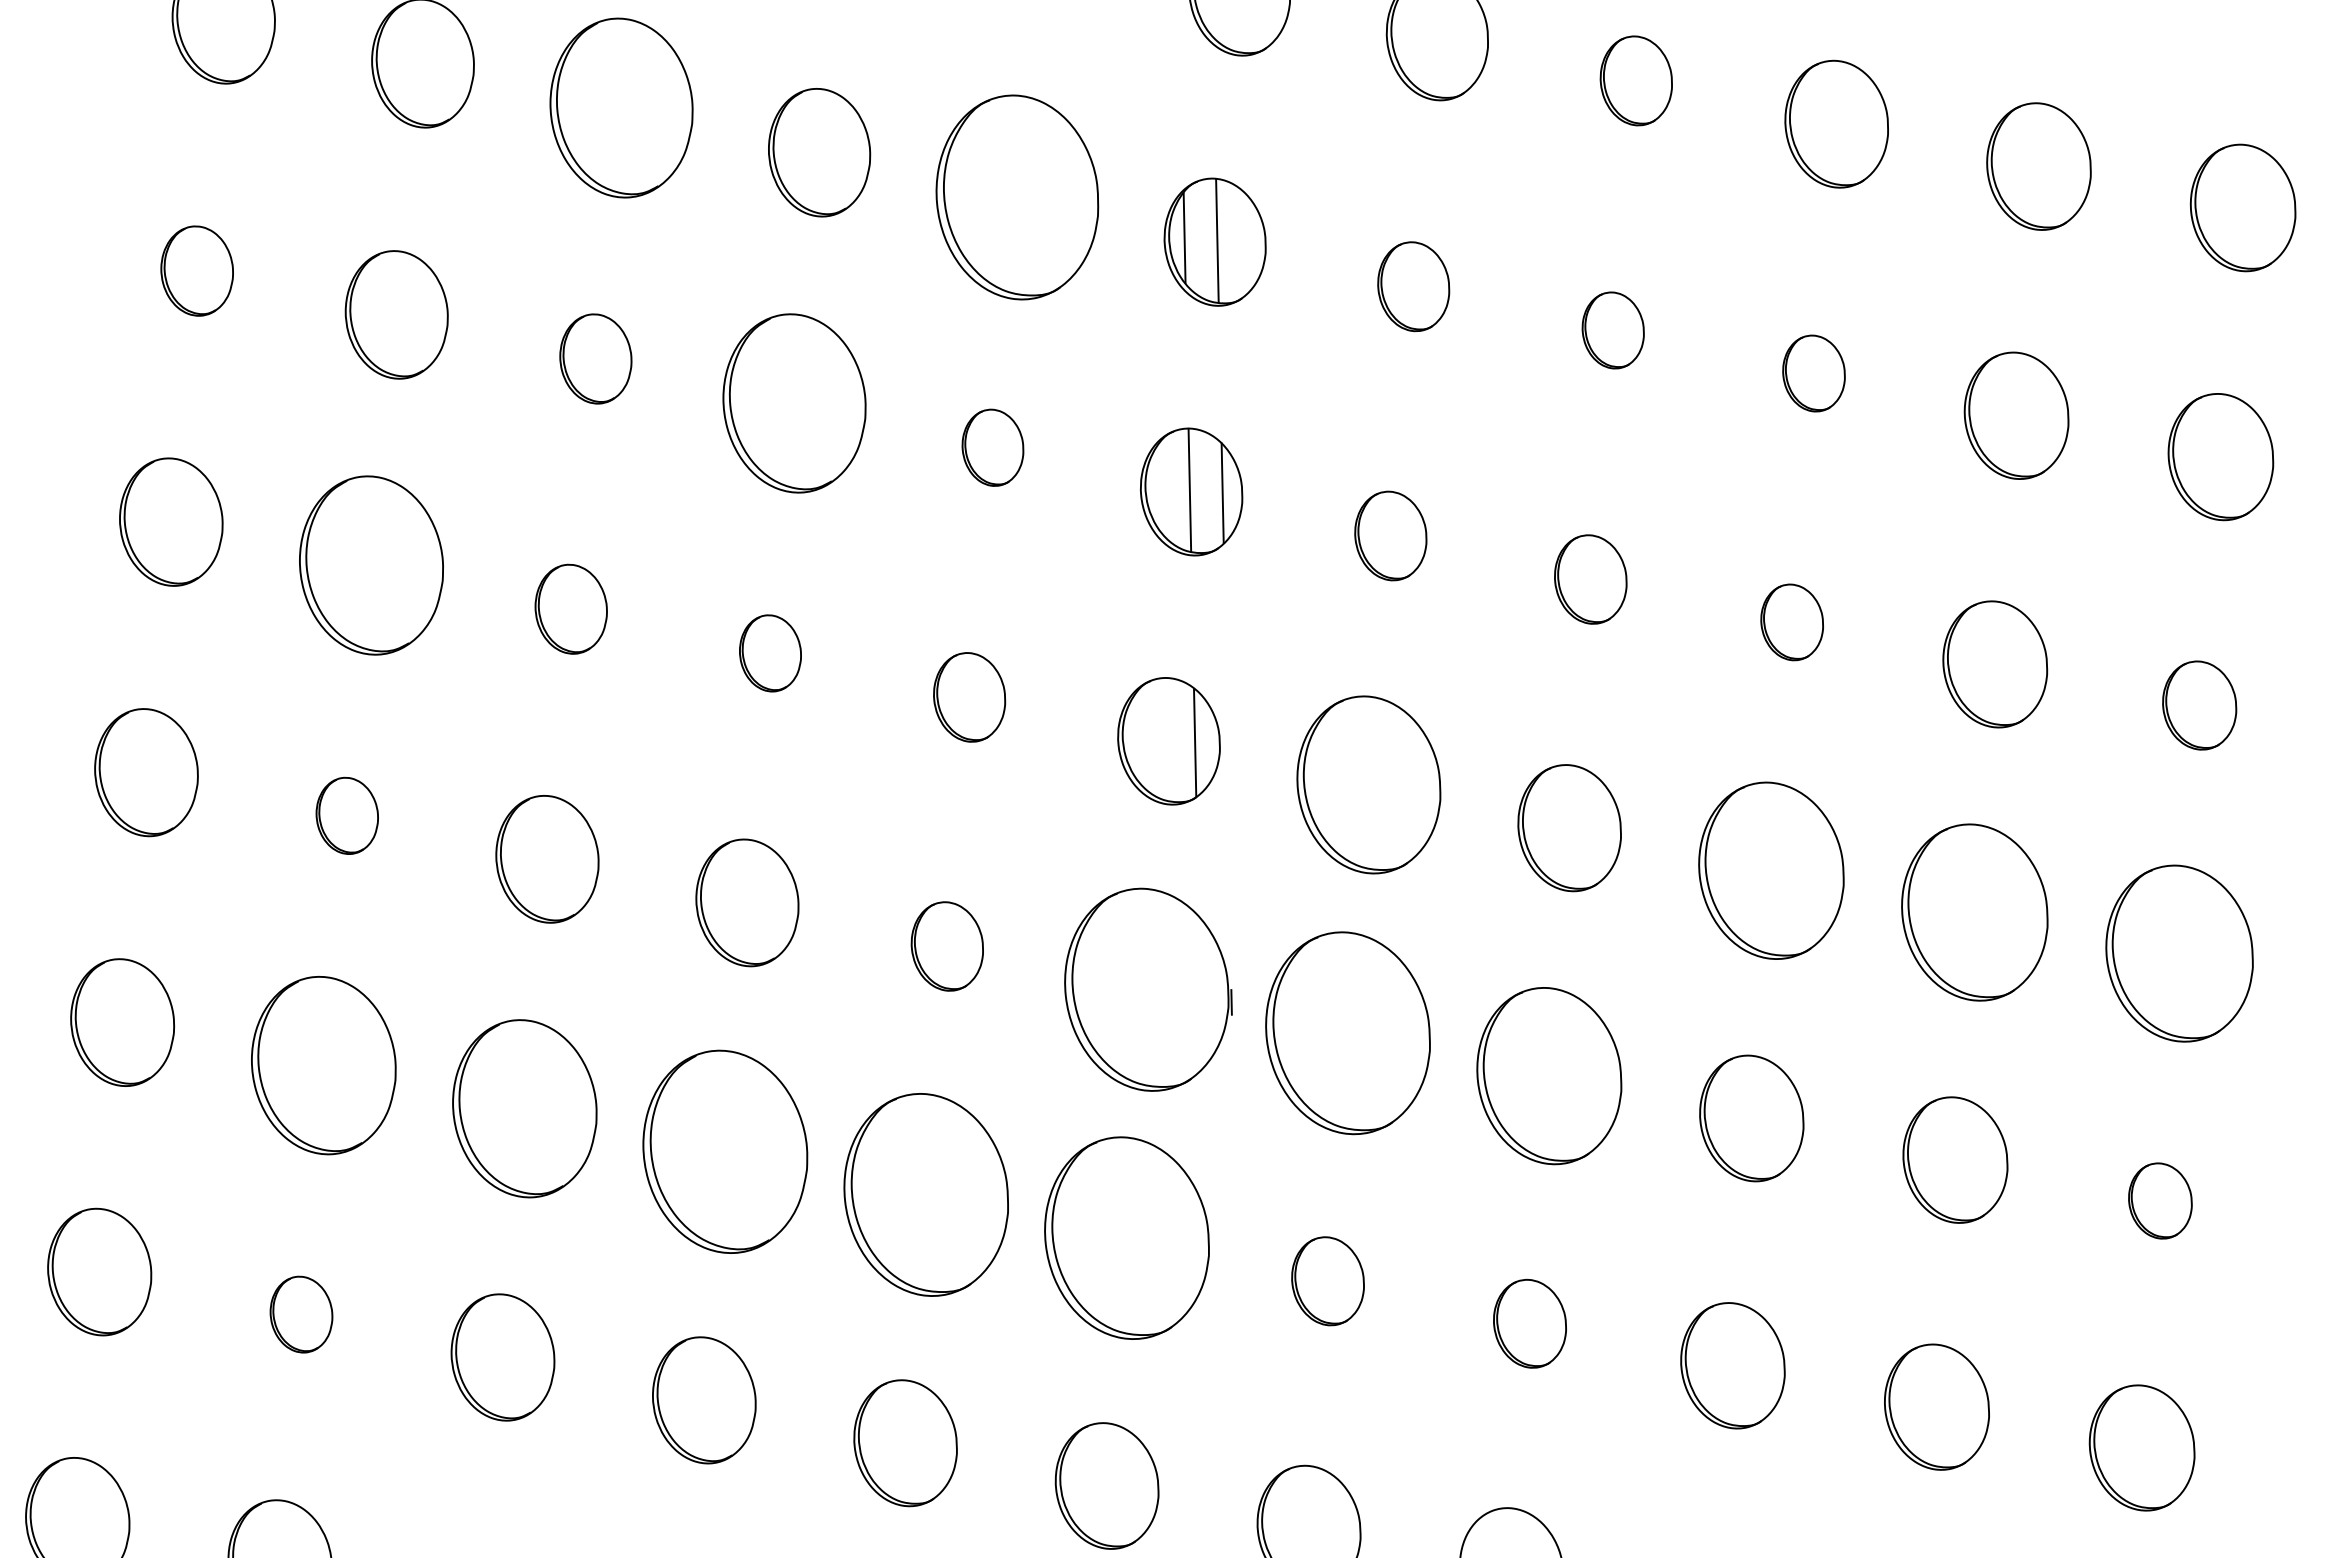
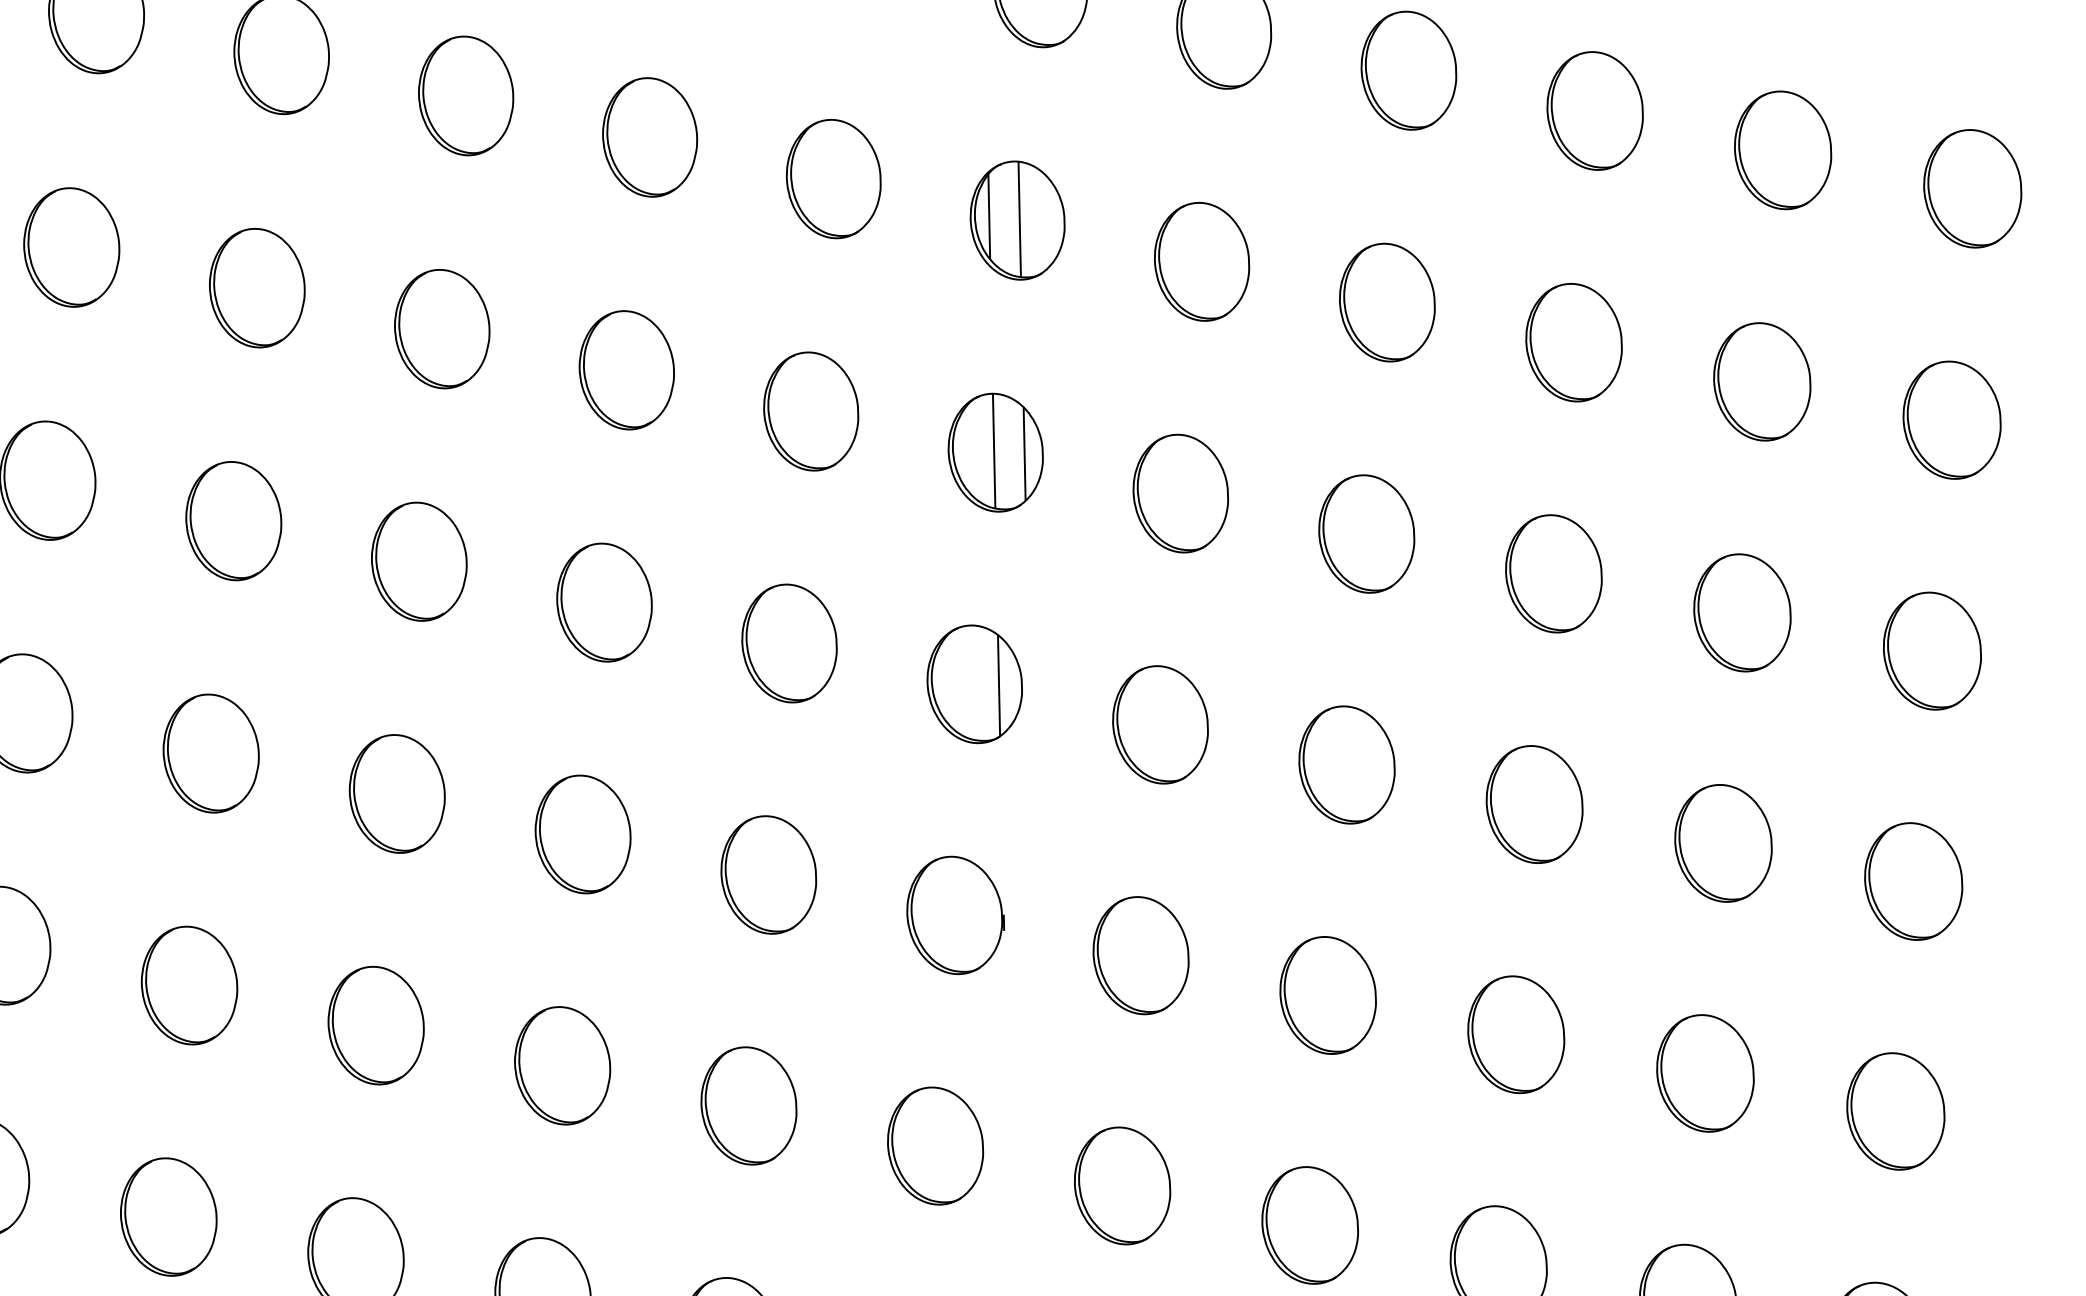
part: (1636, 80) -> (1409, 70), size x1.43
part: (621, 107) -> (466, 95), size x0.71
part: (1016, 197) -> (833, 179), size x0.62
part: (197, 270) -> (72, 246), size x1.43
part: (1413, 286) -> (1201, 261), size x1.43
part: (1613, 330) -> (1387, 302), size x1.67
part: (595, 358) -> (441, 328), size x1.43
part: (1813, 373) -> (1573, 342), size x1.67
part: (794, 402) -> (626, 369), size x0.71
part: (992, 447) -> (810, 411), size x1.67
part: (1390, 535) -> (1180, 493), size x1.43
part: (371, 565) -> (233, 520), size x0.71
part: (1590, 579) -> (1366, 533), size x1.43
part: (571, 608) -> (419, 560), size x1.43
part: (1791, 622) -> (1553, 573), size x1.67
part: (770, 653) -> (604, 602), size x1.67
part: (969, 697) -> (789, 643), size x1.43
part: (2199, 705) -> (1932, 651), size x1.43
part: (1368, 784) -> (1160, 724), size x0.71
part: (347, 815) -> (211, 753), size x1.67
part: (1771, 870) -> (1534, 804), size x0.71
part: (1974, 912) -> (1723, 843), size x0.71
part: (947, 946) -> (768, 874), size x1.43
part: (2179, 953) -> (1913, 881), size x0.71
part: (1148, 990) -> (955, 915), size x0.62
part: (1347, 1033) -> (1140, 955), size x0.62
part: (323, 1065) -> (189, 985), size x0.71
part: (1549, 1076) -> (1328, 995), size x0.71
part: (524, 1108) -> (375, 1025), size x0.71
part: (725, 1151) -> (562, 1065), size x0.62
part: (925, 1195) -> (748, 1106), size x0.62
part: (2160, 1200) -> (1895, 1110), size x1.67
part: (1126, 1238) -> (935, 1146), size x0.62
part: (1327, 1281) -> (1122, 1186), size x1.43
part: (301, 1314) -> (168, 1216), size x1.67
part: (1529, 1323) -> (1309, 1225), size x1.43

